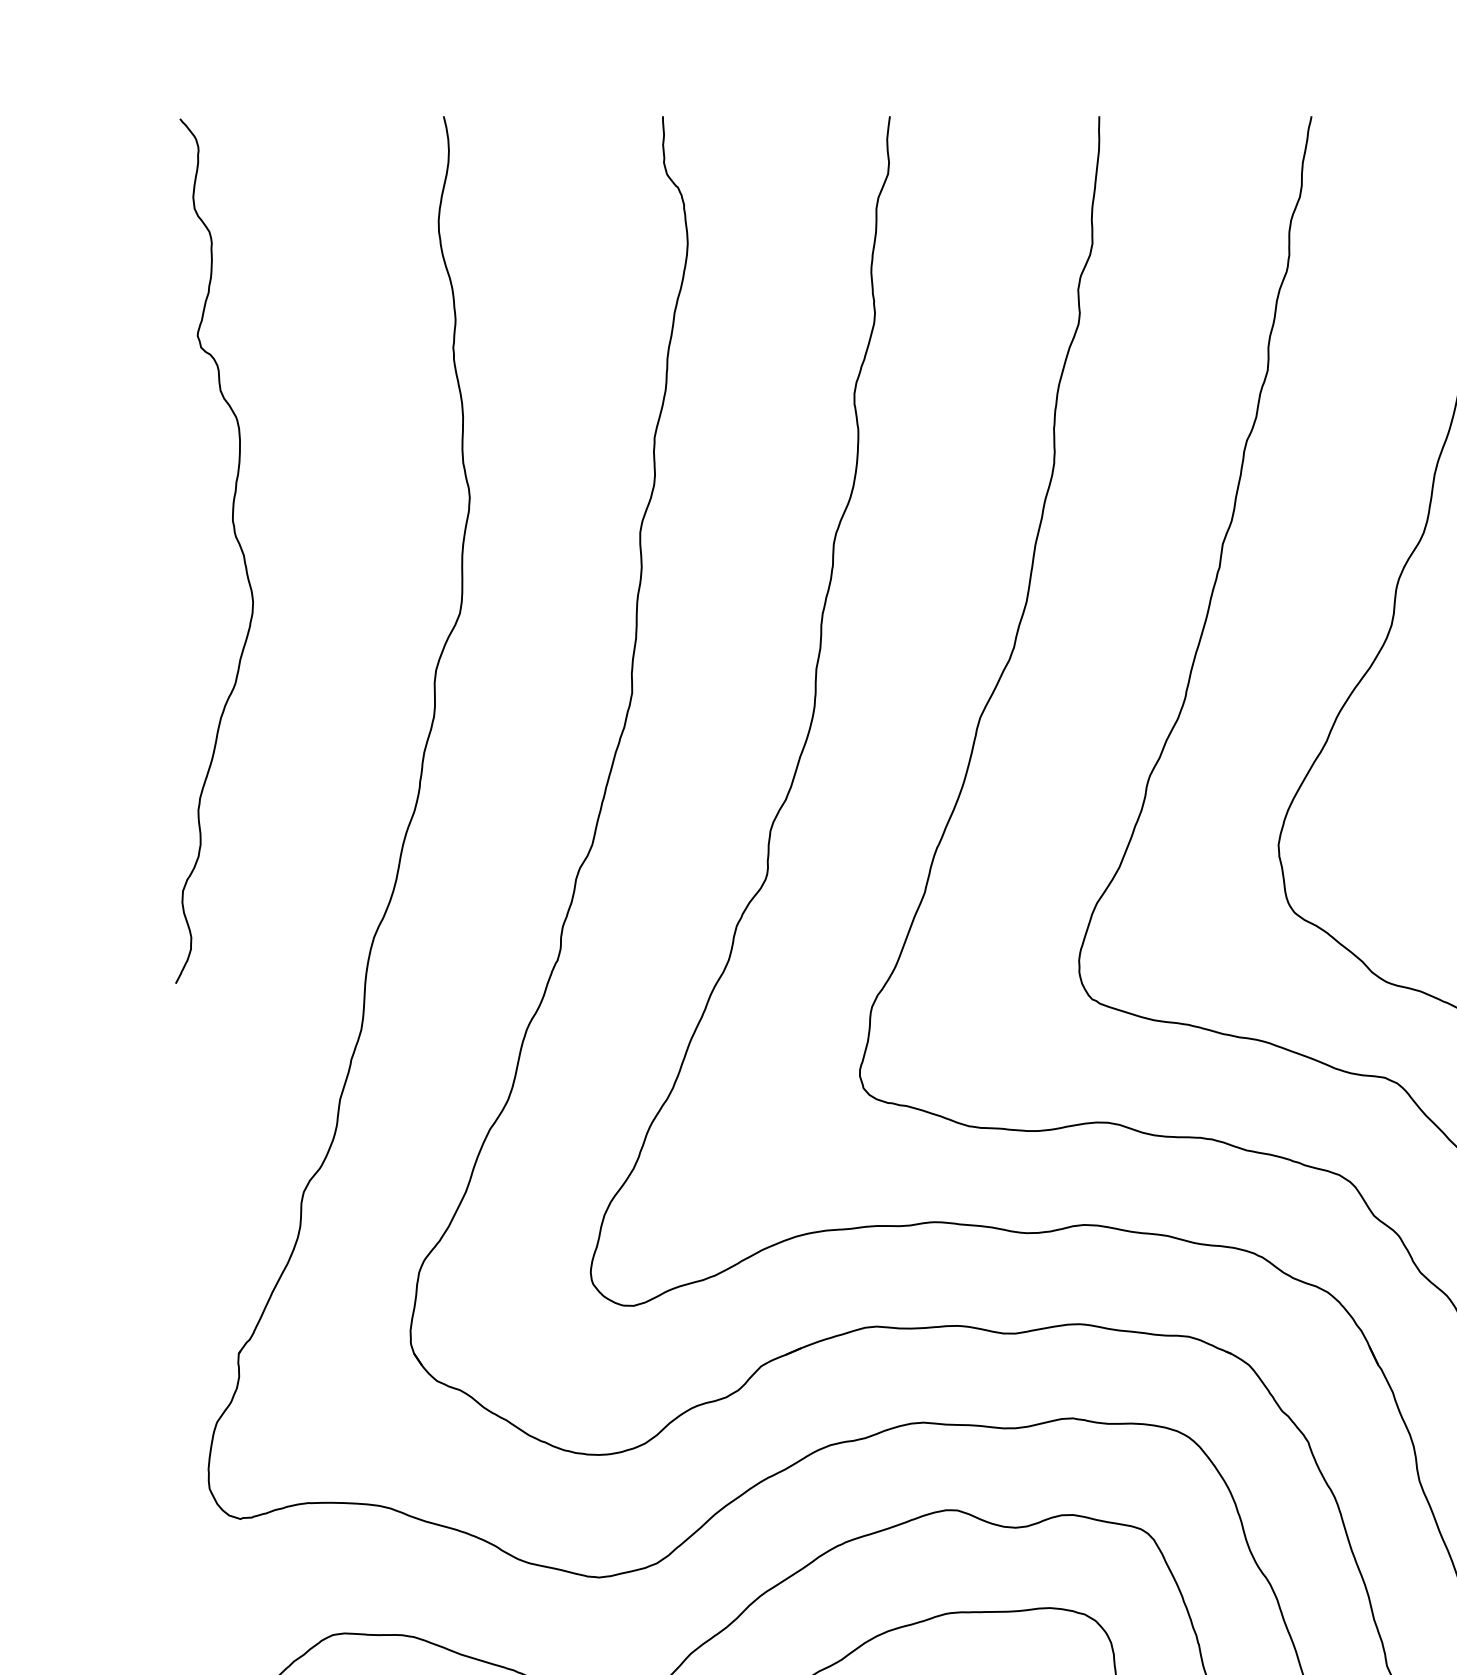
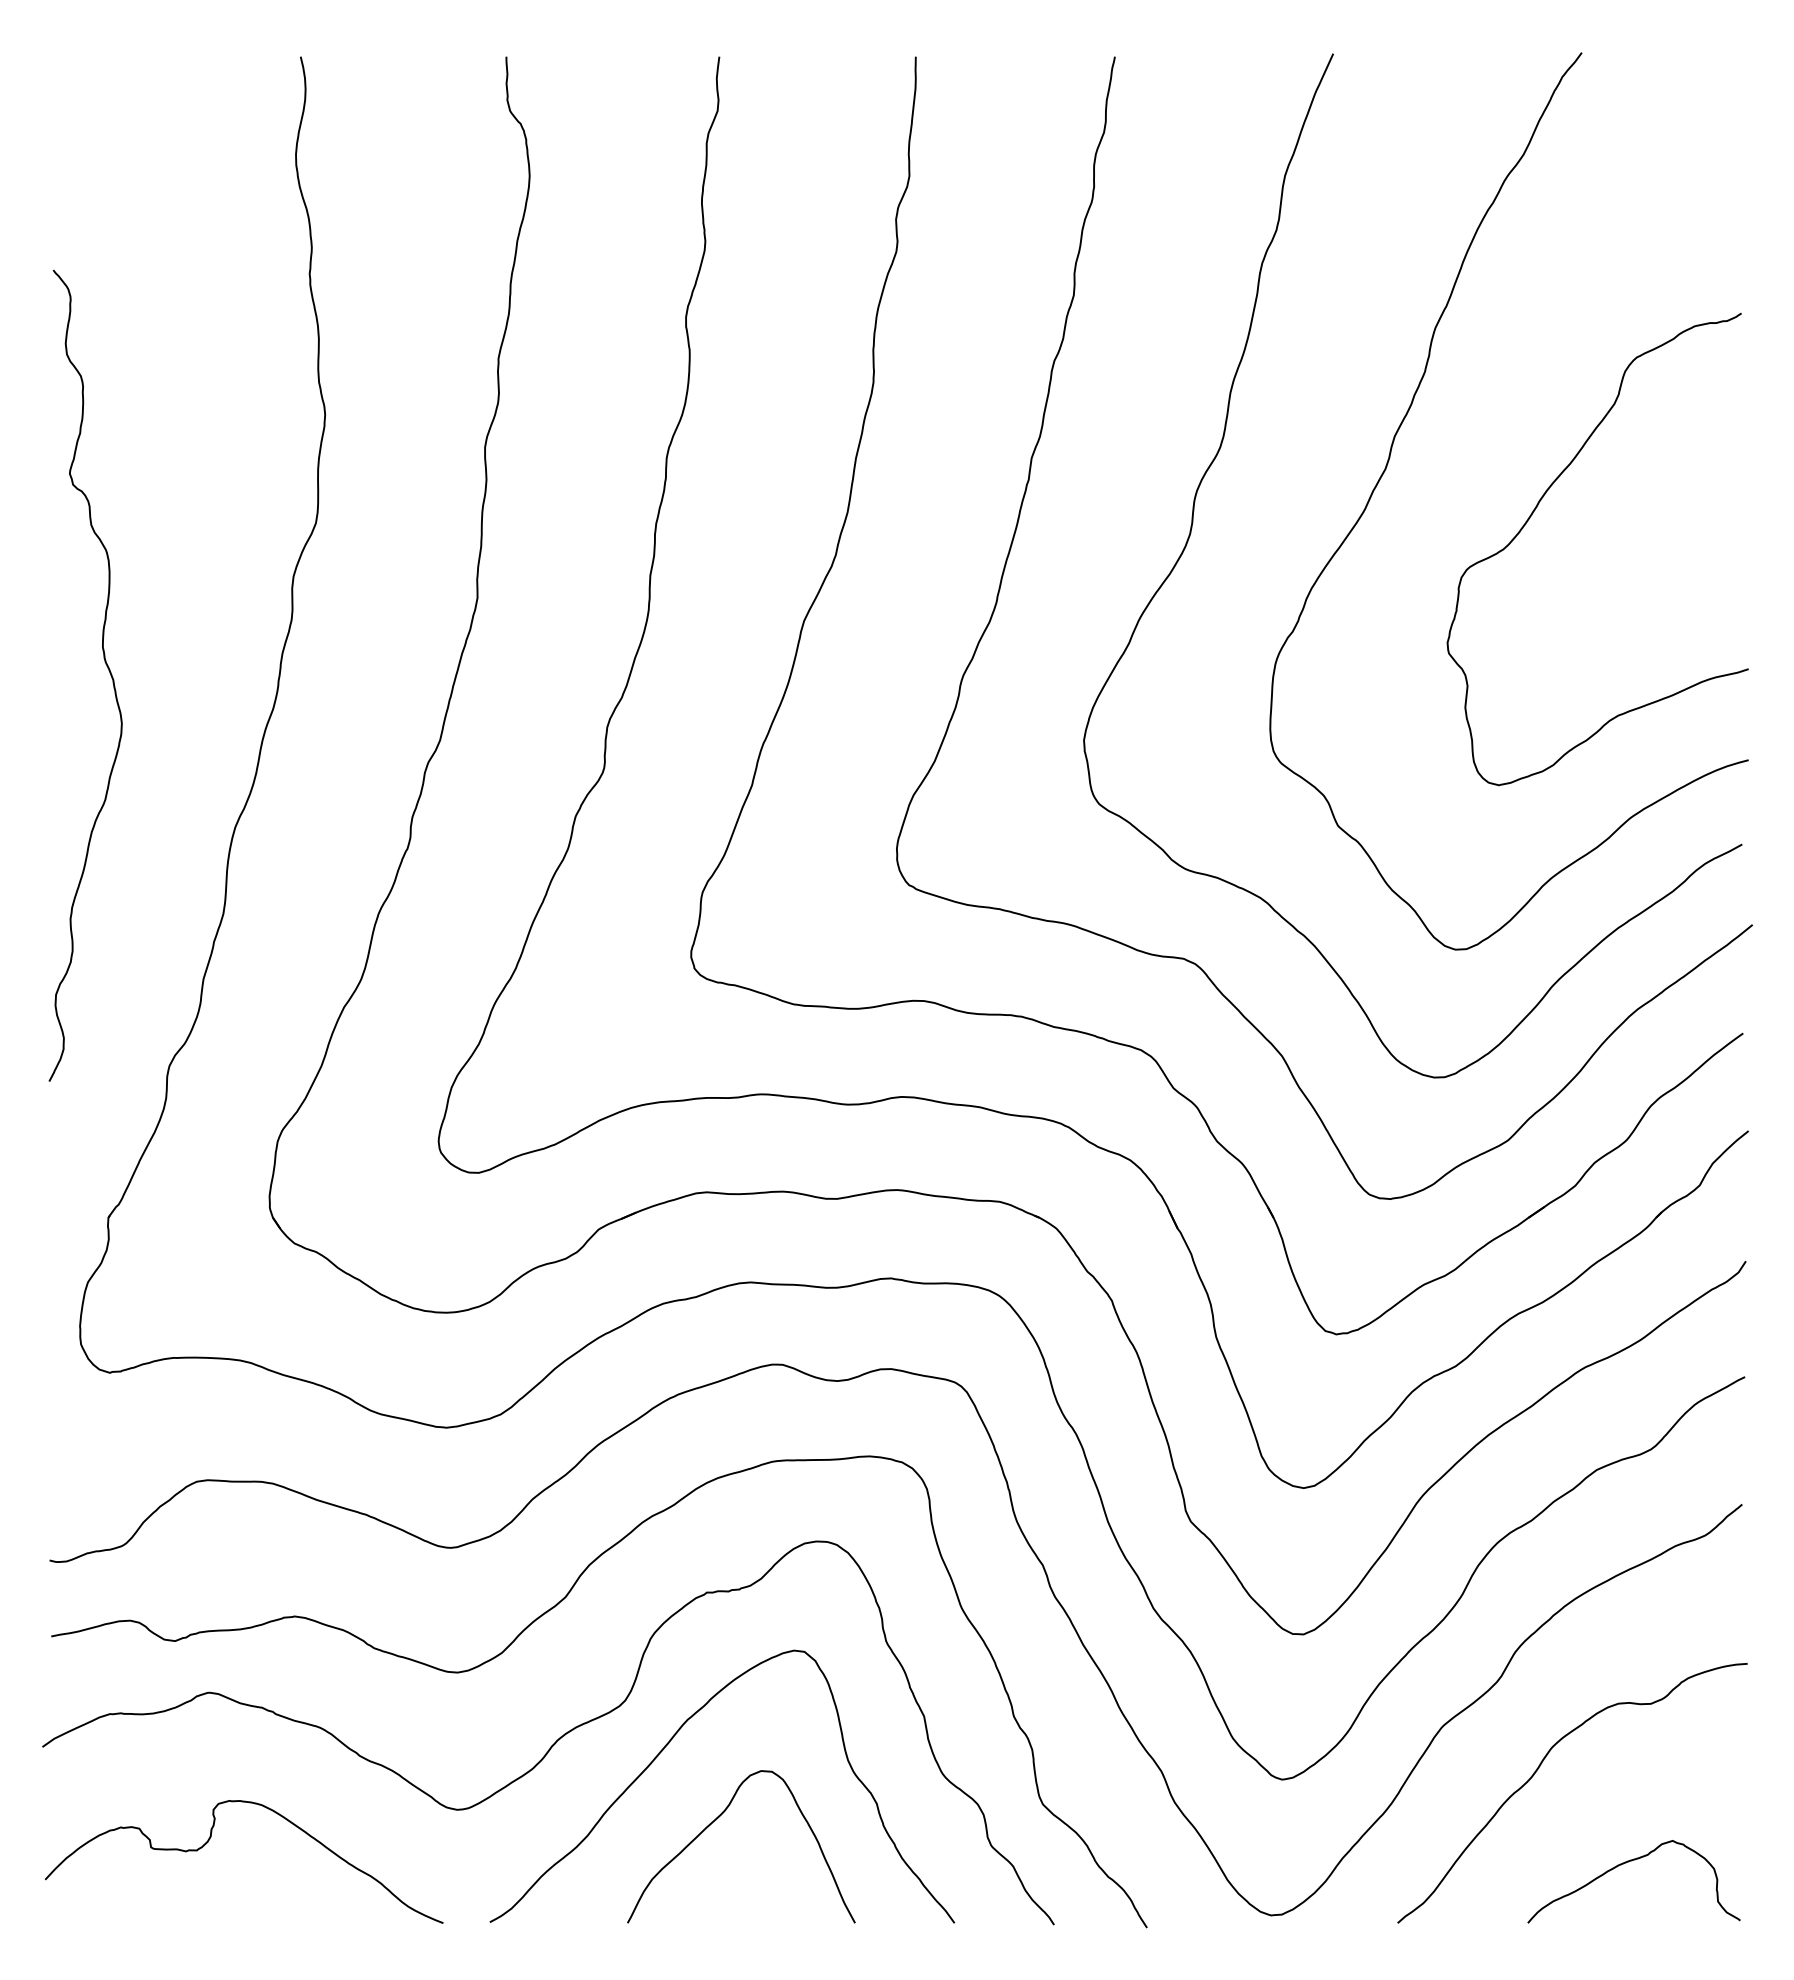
curve: (235, 539) -> (105, 664), moved

